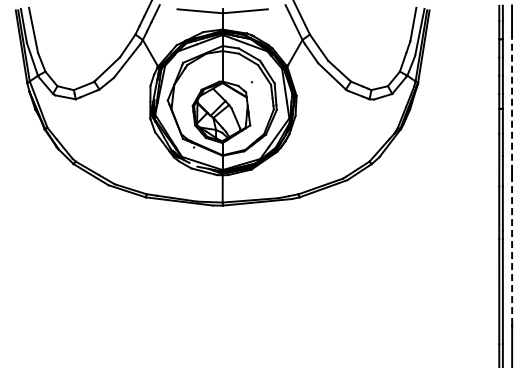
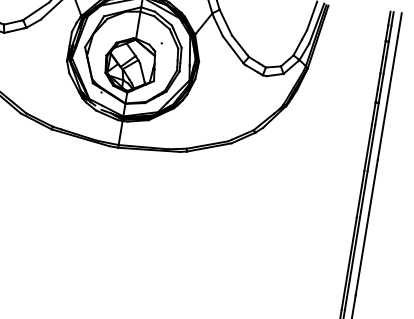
line: (512, 102) -> (388, 98), dashed -> solid
line: (512, 251) -> (366, 229), dashed -> solid

